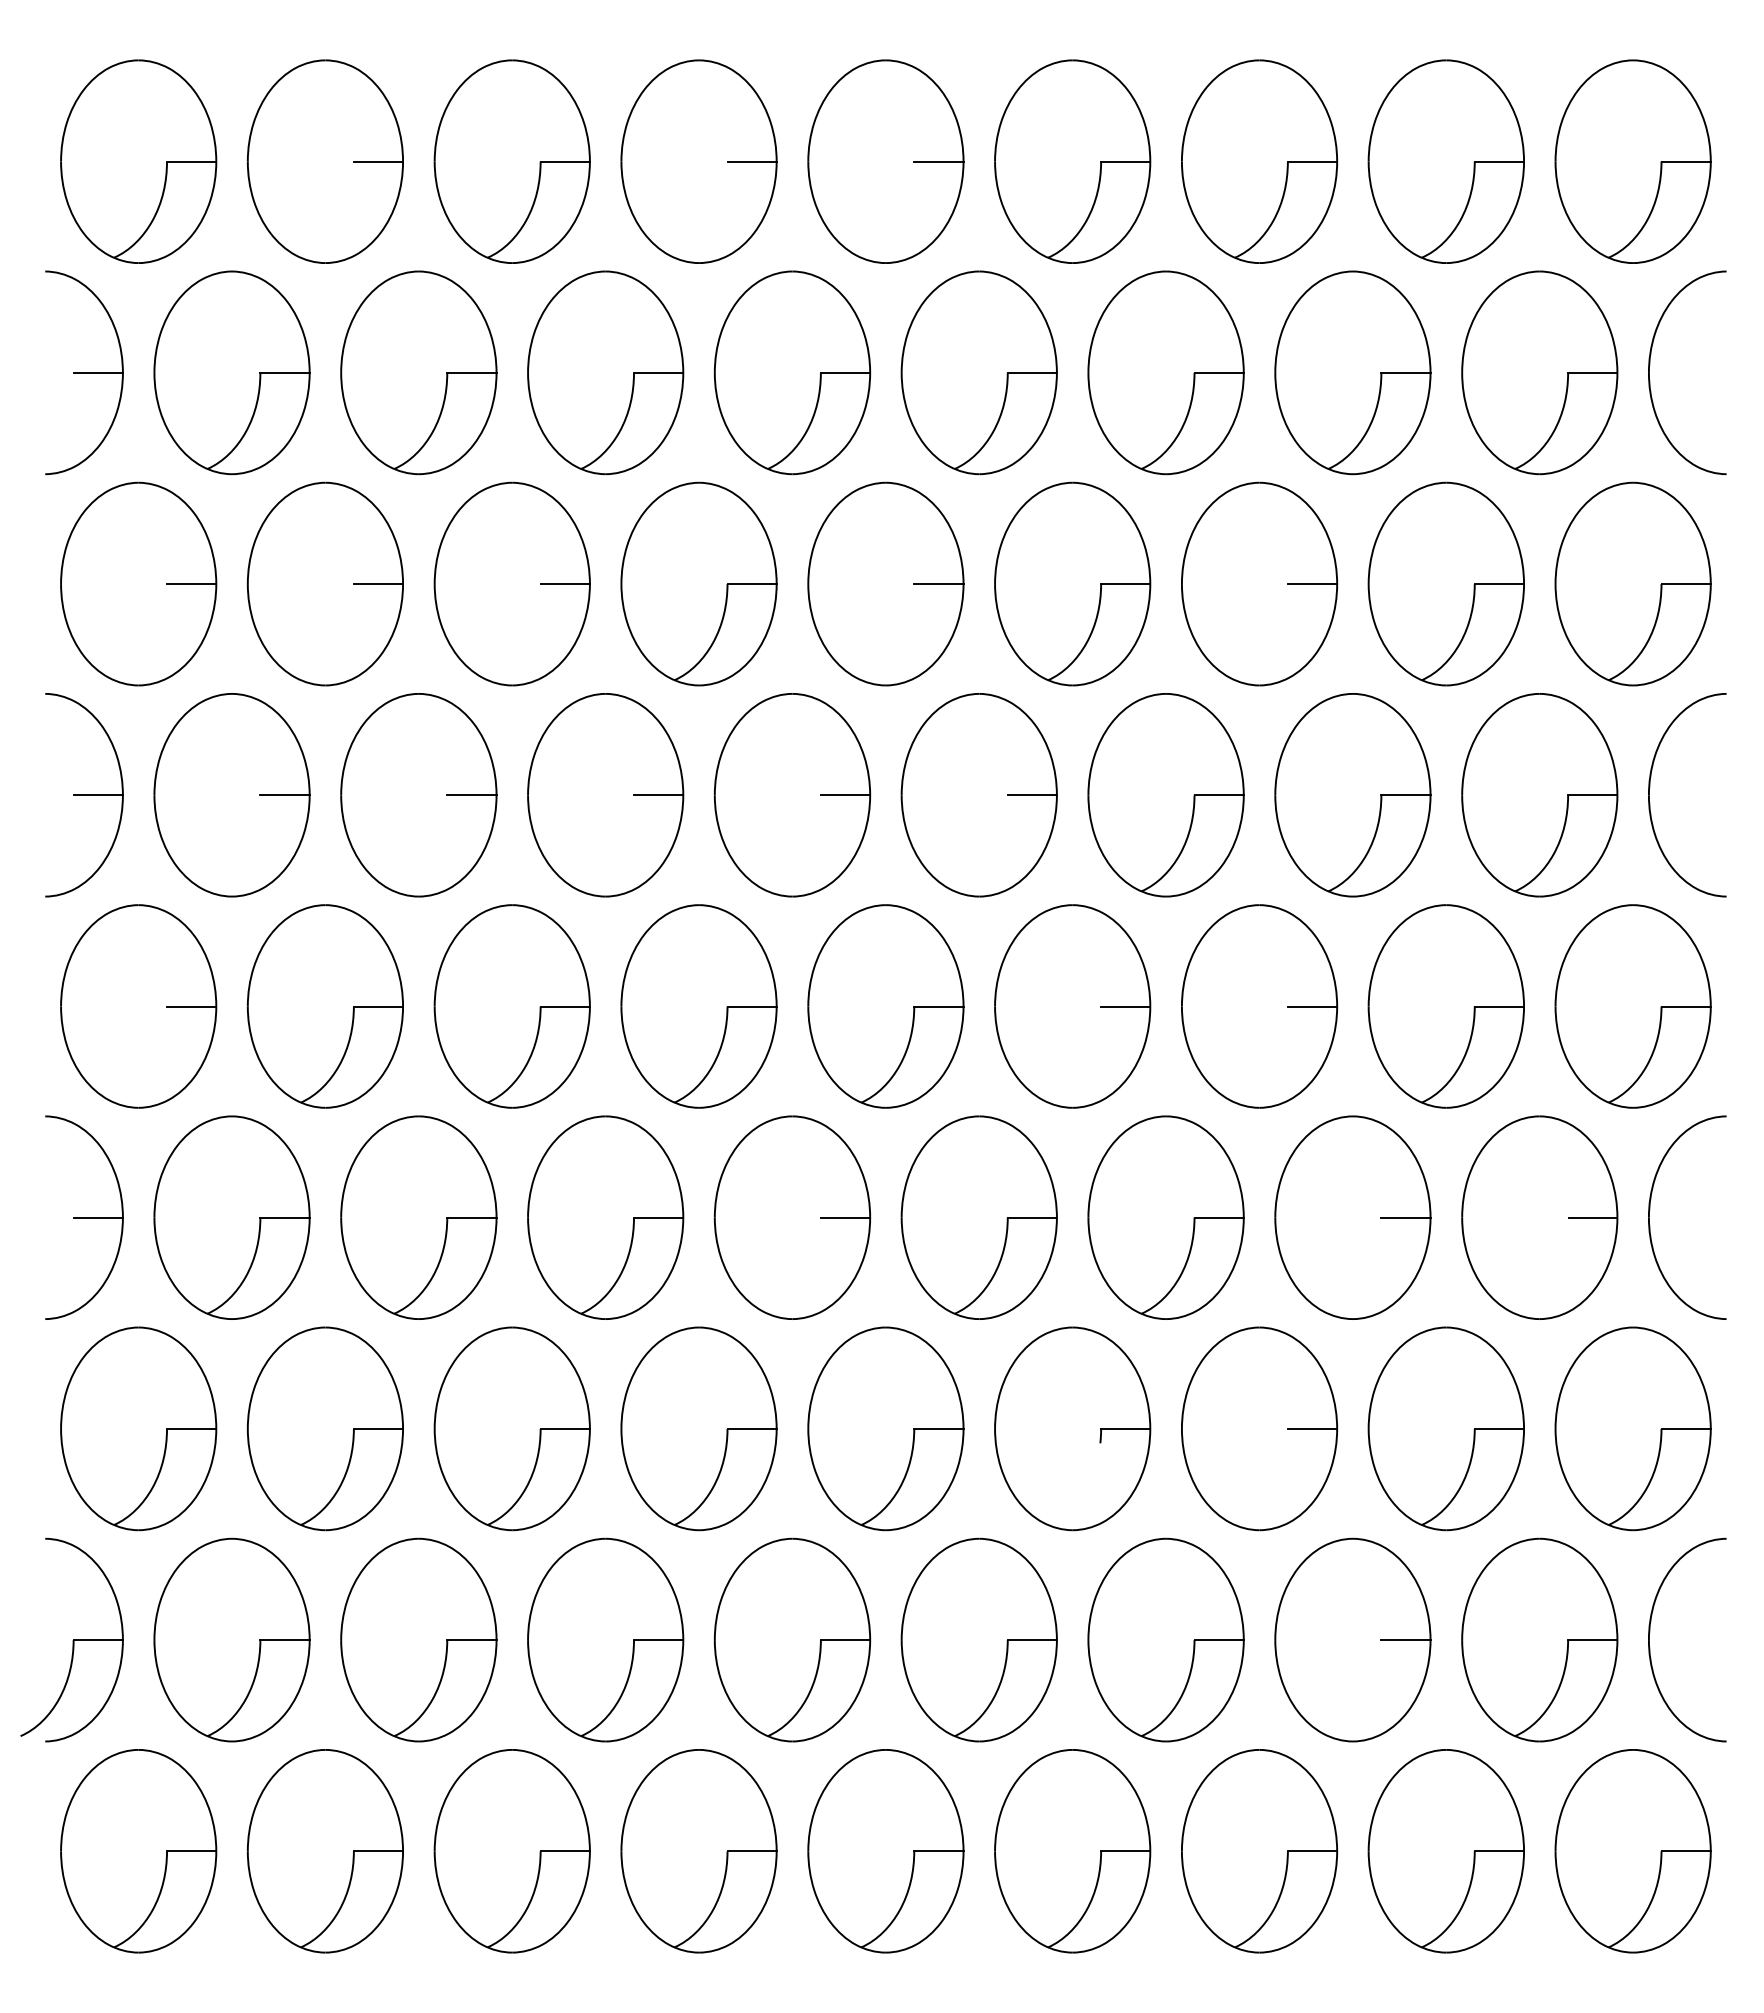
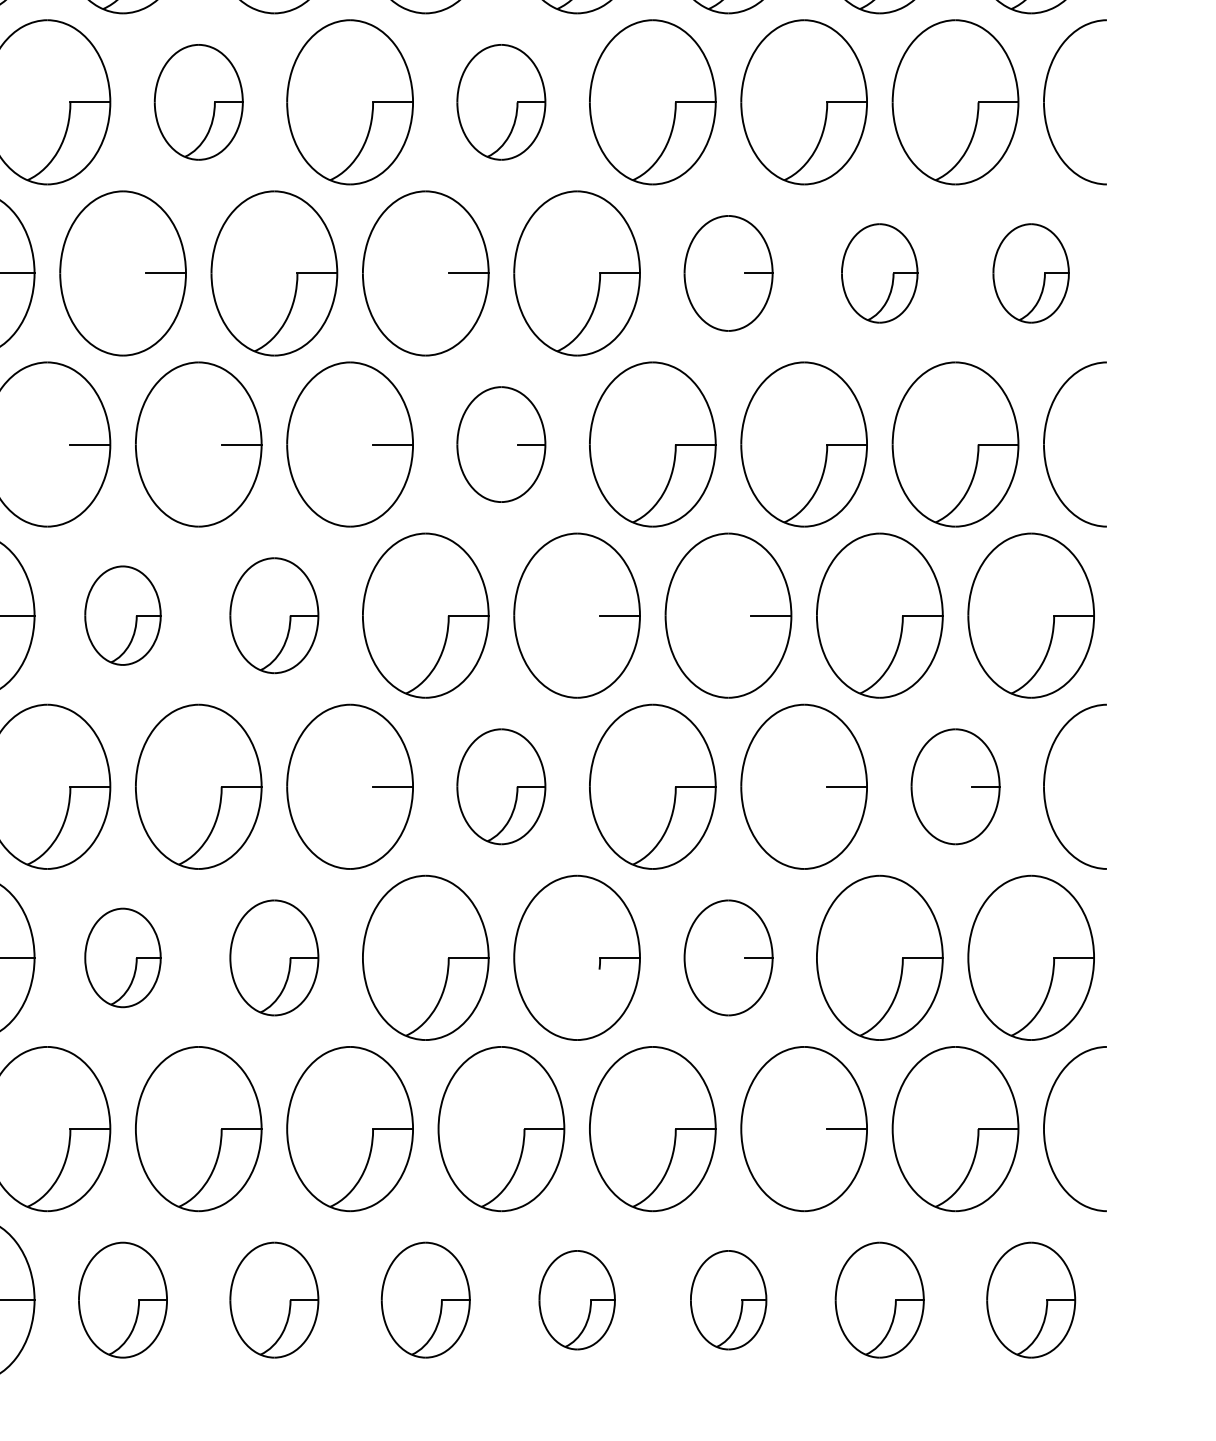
part: (605, 372) -> (198, 102), size x0.7
part: (978, 372) -> (500, 102), size x0.7
part: (1259, 583) -> (728, 272), size x0.7
part: (1445, 583) -> (879, 272), size x0.6
part: (1632, 583) -> (1030, 272), size x0.6
part: (978, 795) -> (500, 444), size x0.7
part: (511, 1006) -> (122, 615), size x0.6
part: (698, 1006) -> (273, 615), size x0.7
part: (978, 1217) -> (500, 786), size x0.7
part: (1539, 1217) -> (955, 786), size x0.7
part: (511, 1428) -> (122, 957), size x0.6
part: (698, 1428) -> (273, 957), size x0.7
part: (1259, 1428) -> (728, 957), size x0.7
part: (511, 1851) -> (122, 1300), size x0.7
part: (698, 1851) -> (273, 1300), size x0.7
part: (885, 1851) -> (425, 1300), size x0.7
part: (1072, 1851) -> (576, 1300), size x0.6
part: (1259, 1851) -> (728, 1300), size x0.6
part: (1445, 1851) -> (879, 1300), size x0.7
part: (1632, 1851) -> (1030, 1300), size x0.7

